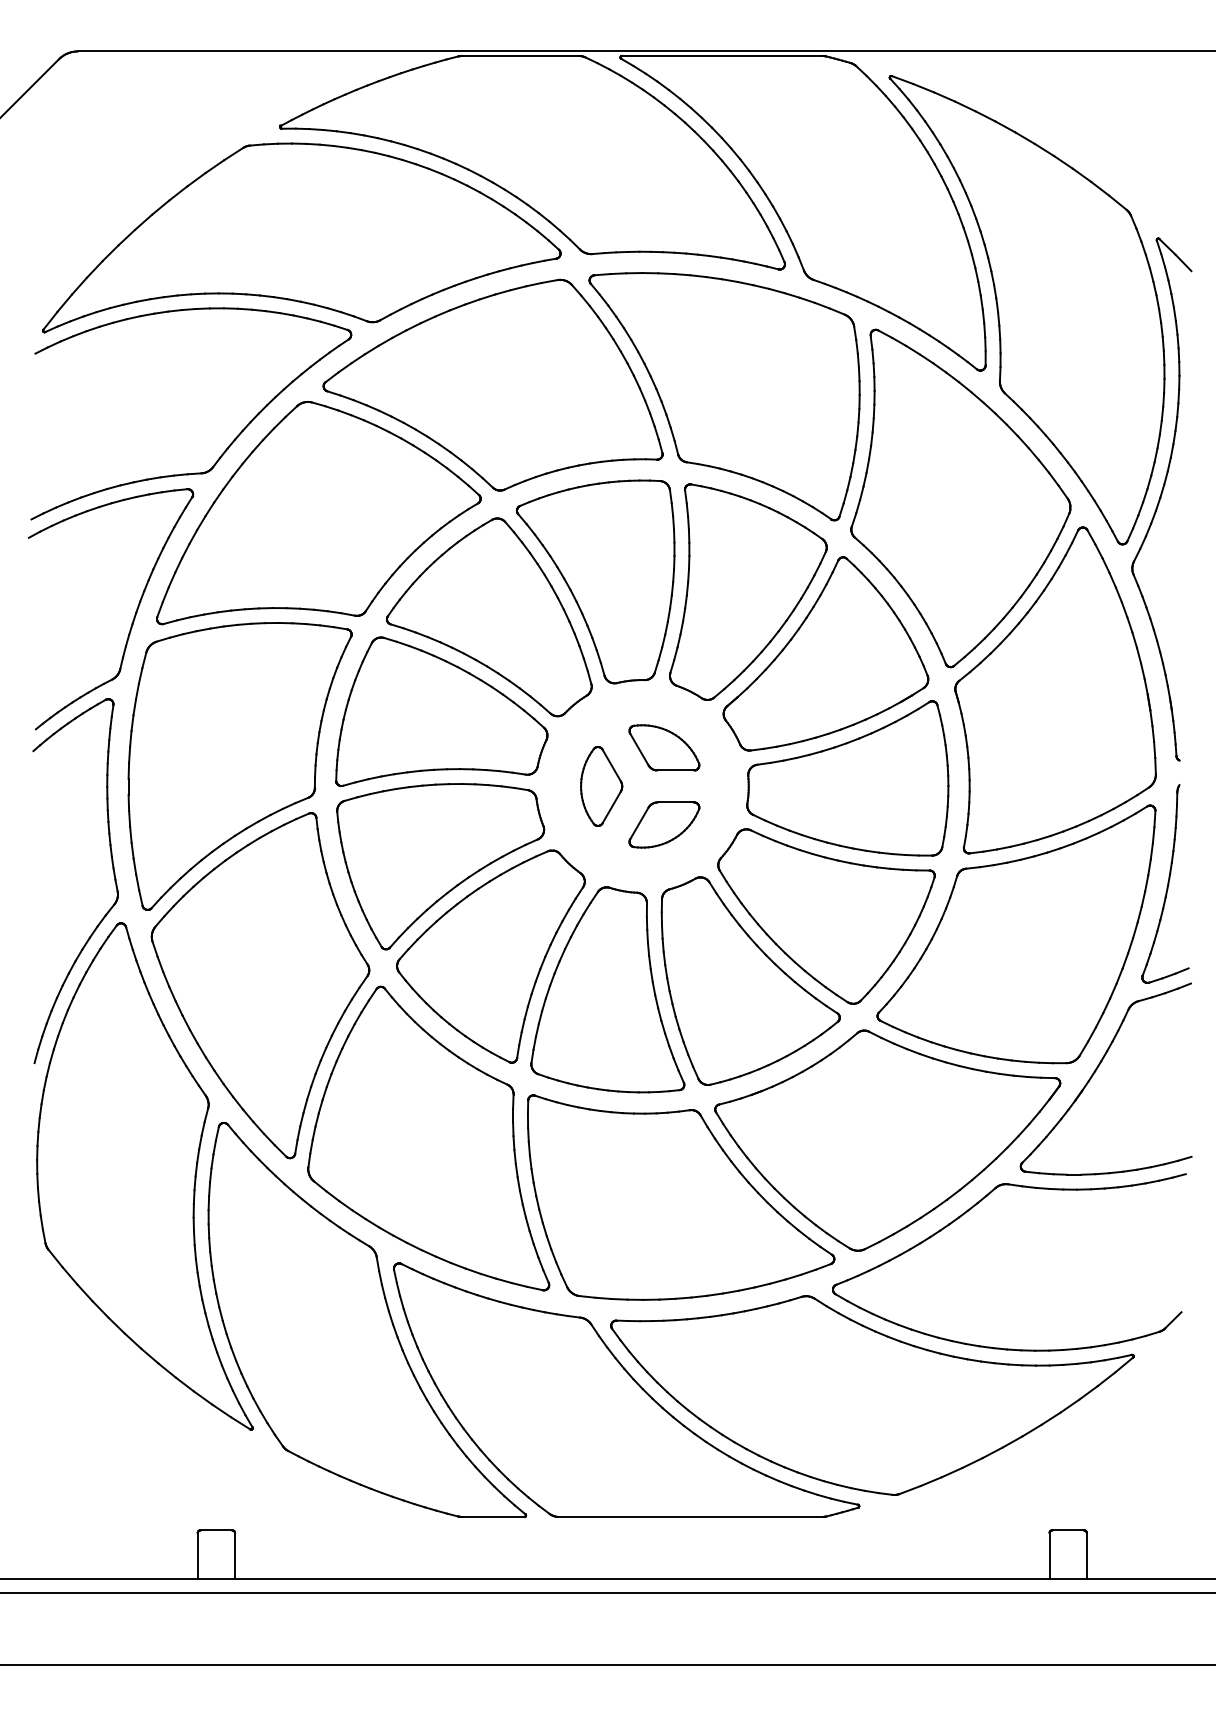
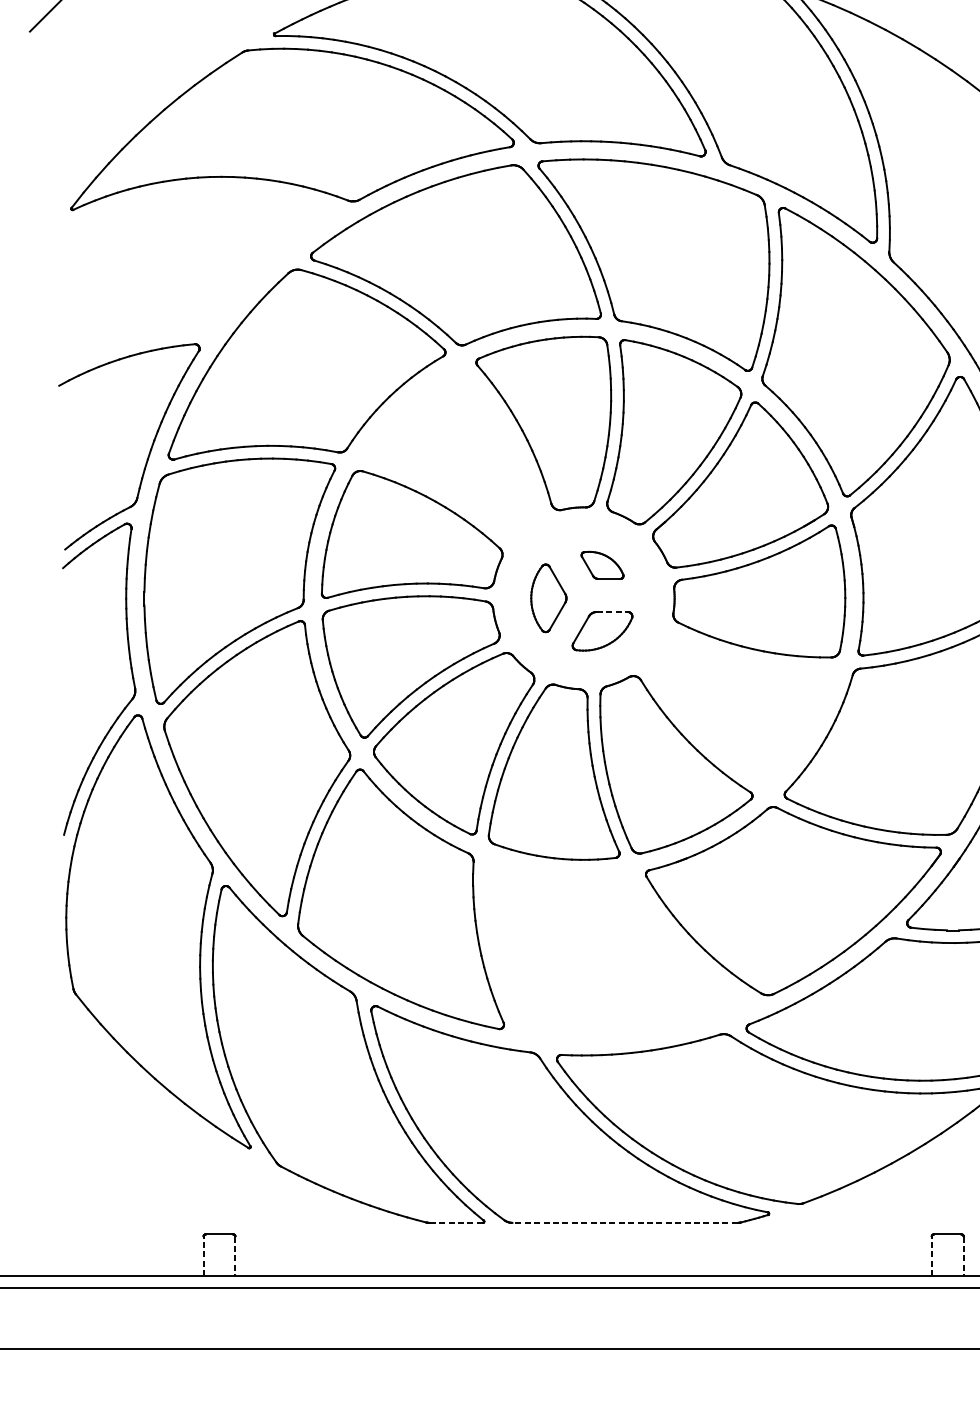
part: (228, 445) -> (229, 306), removed
part: (489, 617) -> (452, 453), removed
part: (664, 747) -> (602, 565), size x0.7
line: (676, 802) -> (612, 612), solid -> dashed
part: (826, 916) -> (741, 709), removed
part: (681, 1197) -> (617, 949), removed
line: (492, 1516) -> (455, 1222), solid -> dashed
line: (690, 1516) -> (624, 1222), solid -> dashed
line: (197, 1555) -> (203, 1255), solid -> dashed
line: (1049, 1555) -> (931, 1255), solid -> dashed
line: (235, 1556) -> (235, 1256), solid -> dashed
line: (1086, 1556) -> (963, 1256), solid -> dashed

